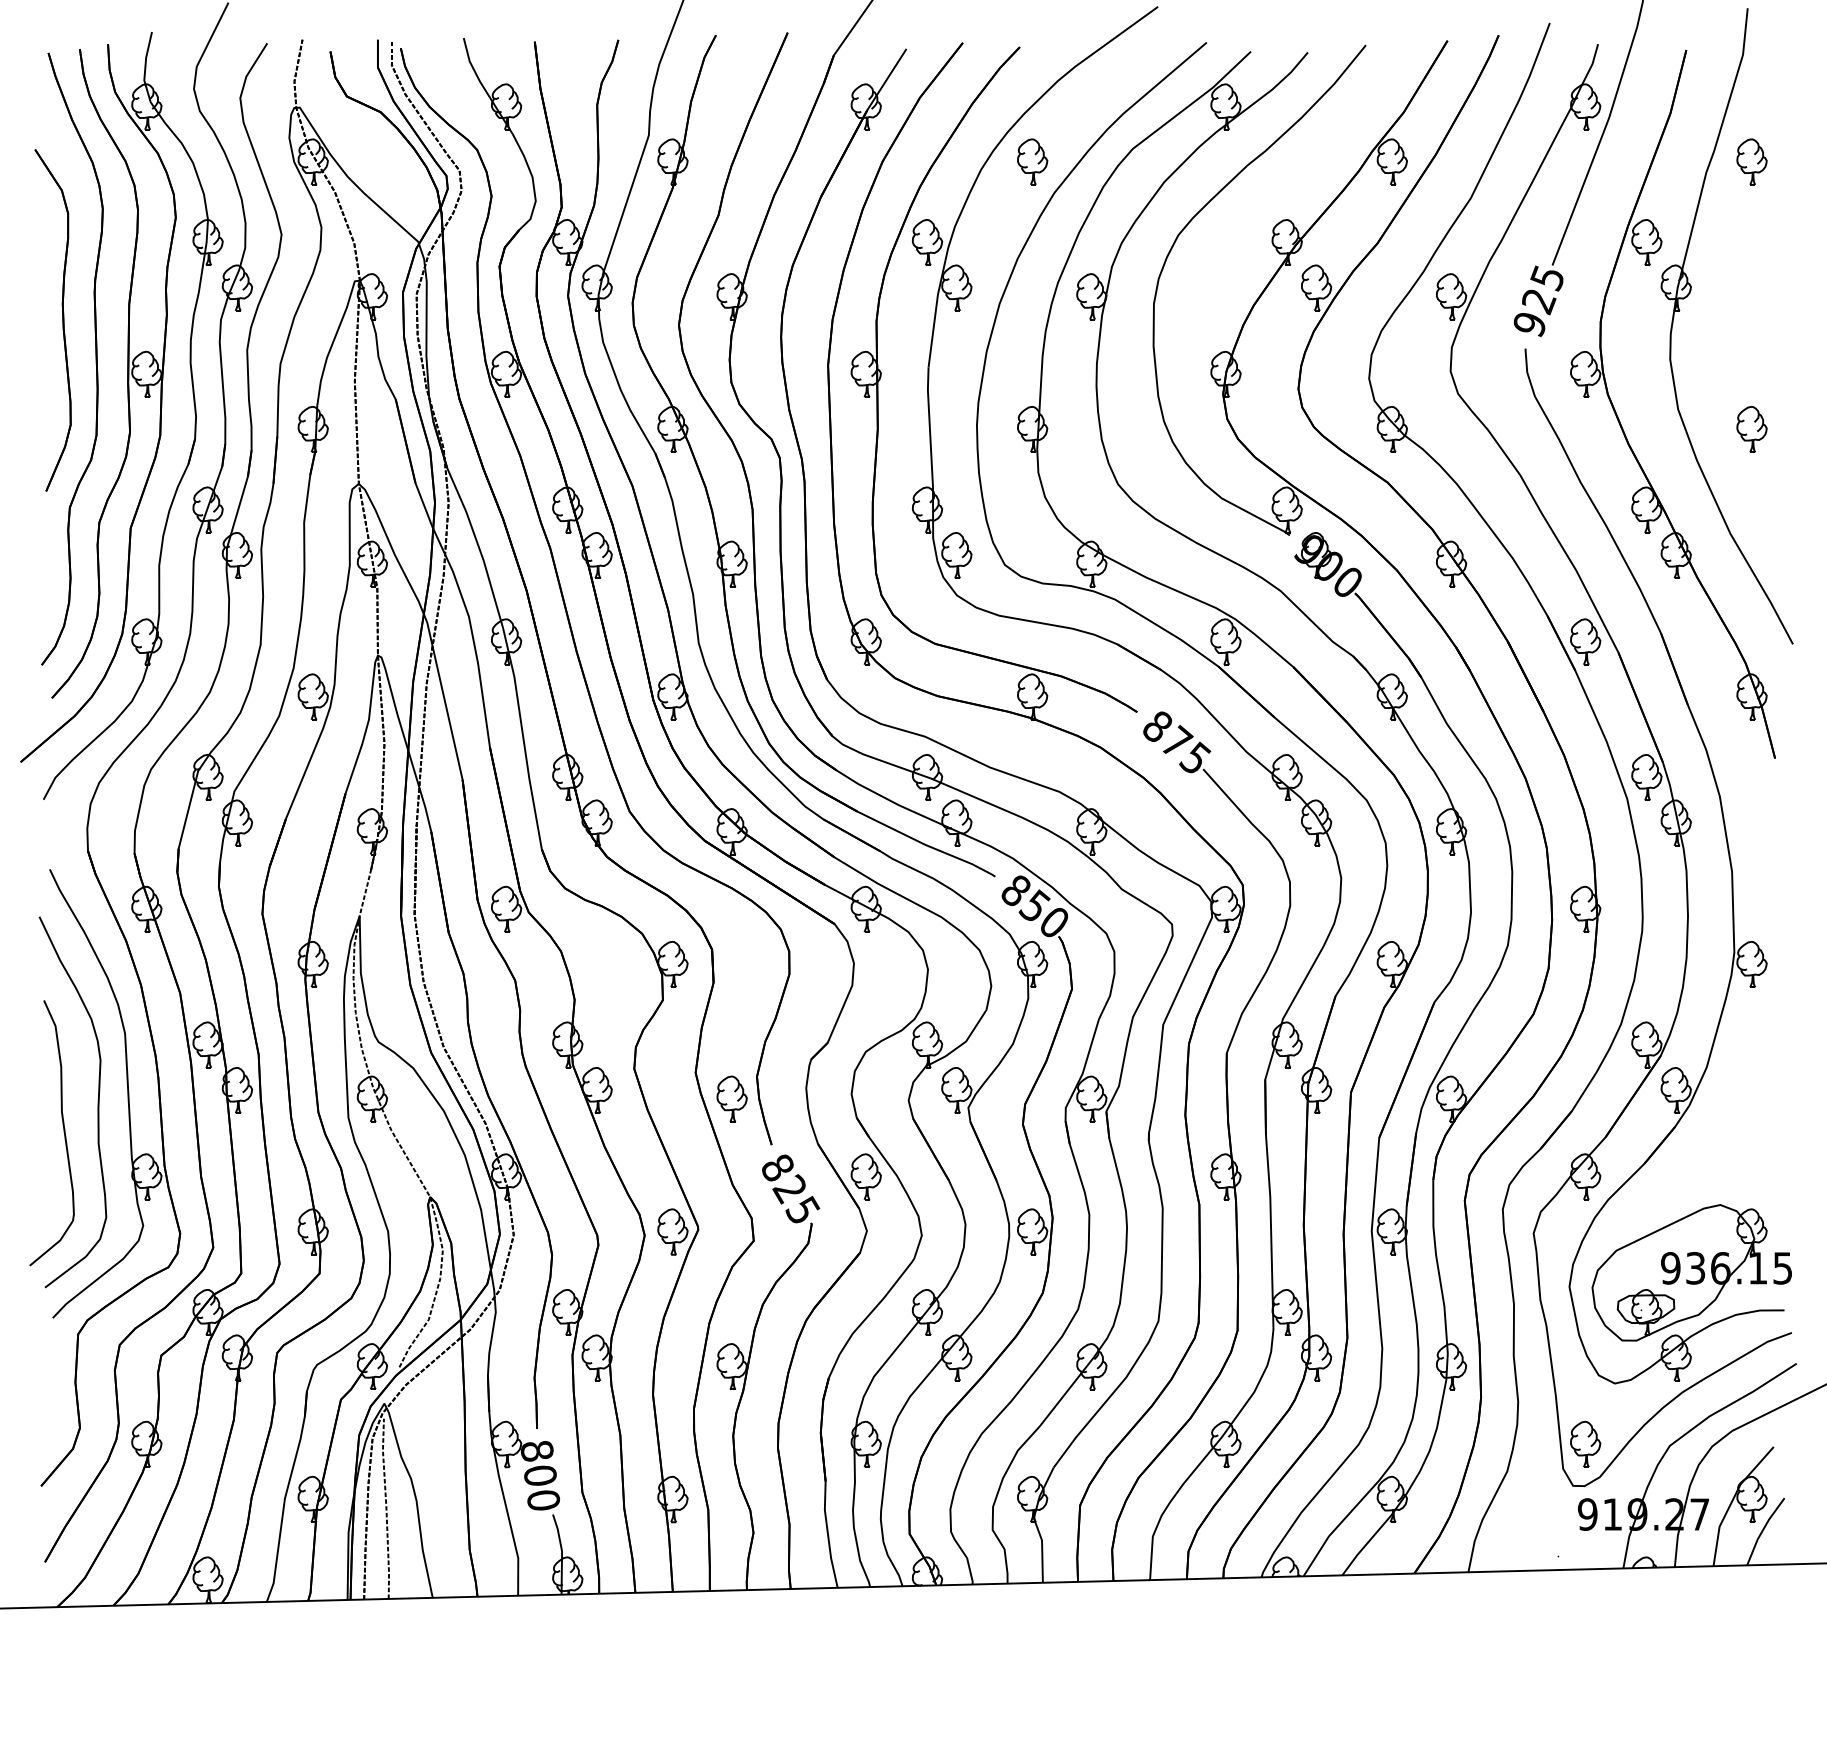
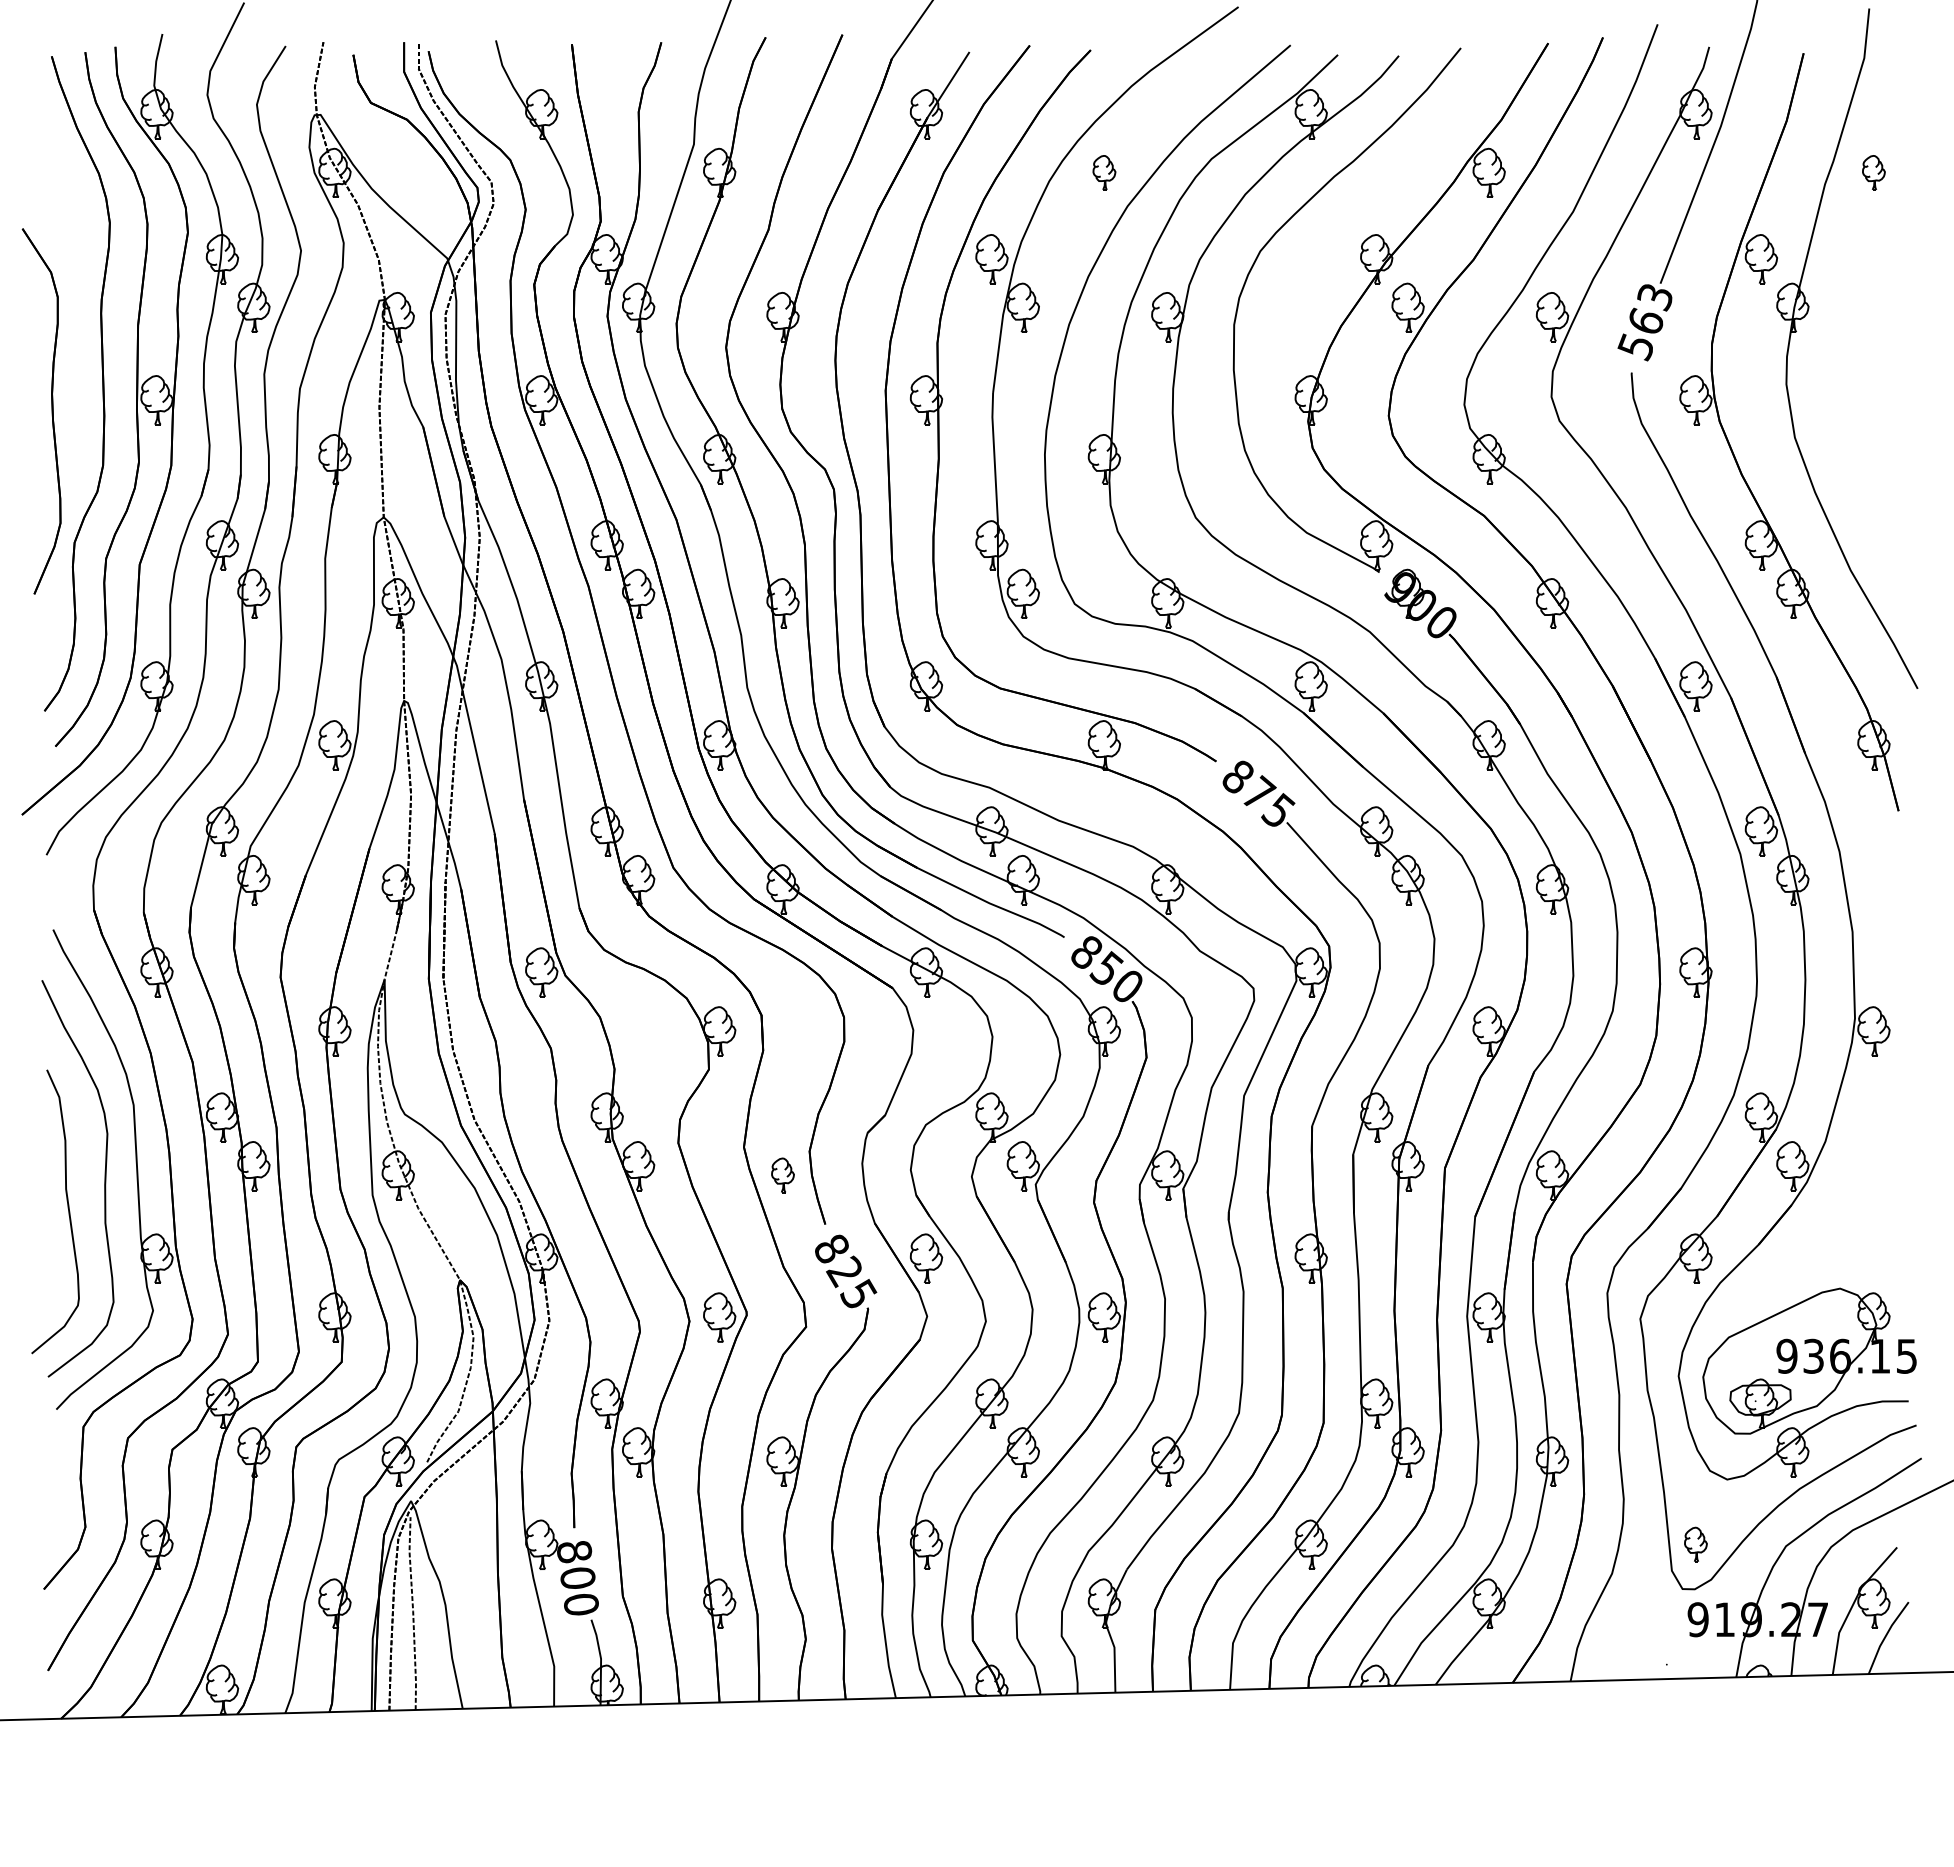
part: (1032, 161) -> (1104, 172), size x0.7
part: (1751, 161) -> (1873, 172), size x0.7
text: (1537, 301) -> (1644, 322), 925 -> 563
part: (62, 320) -> (51, 411), moved
part: (1751, 429) -> (1873, 459), removed
part: (731, 1099) -> (782, 1175), size x0.7
part: (1585, 1444) -> (1695, 1544), size x0.7

